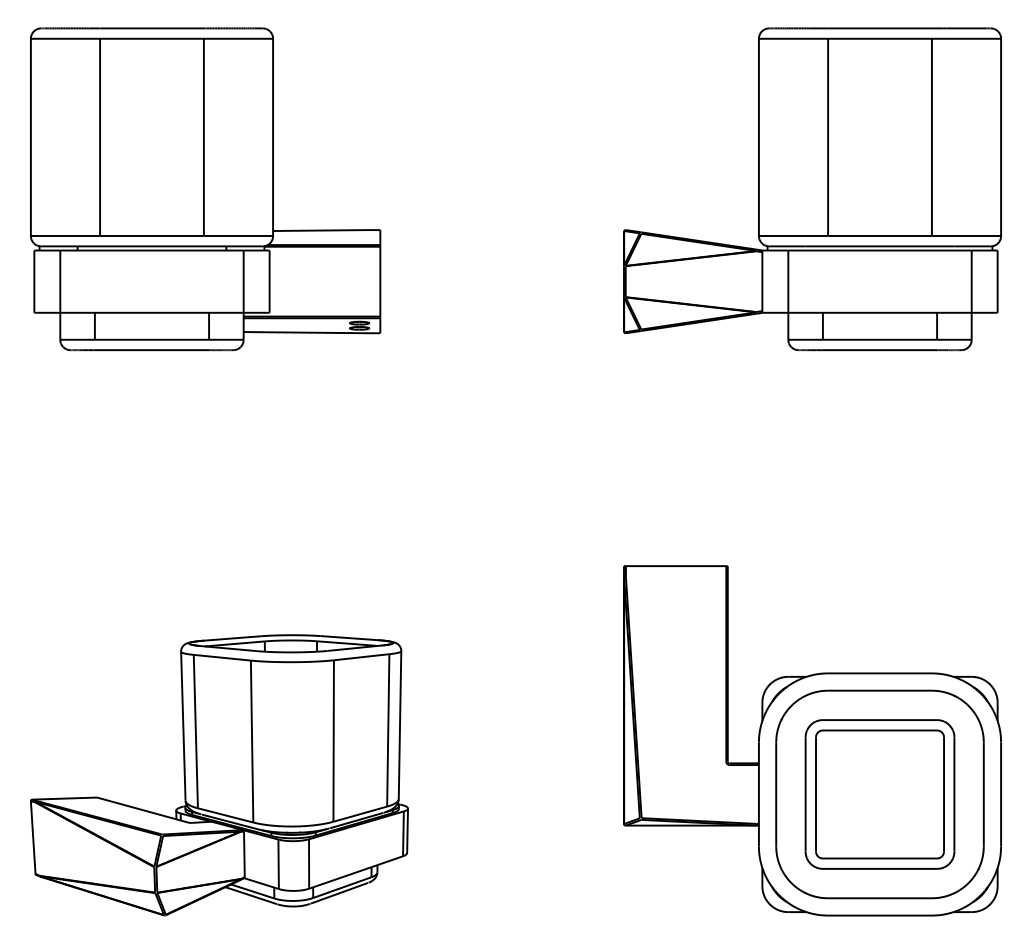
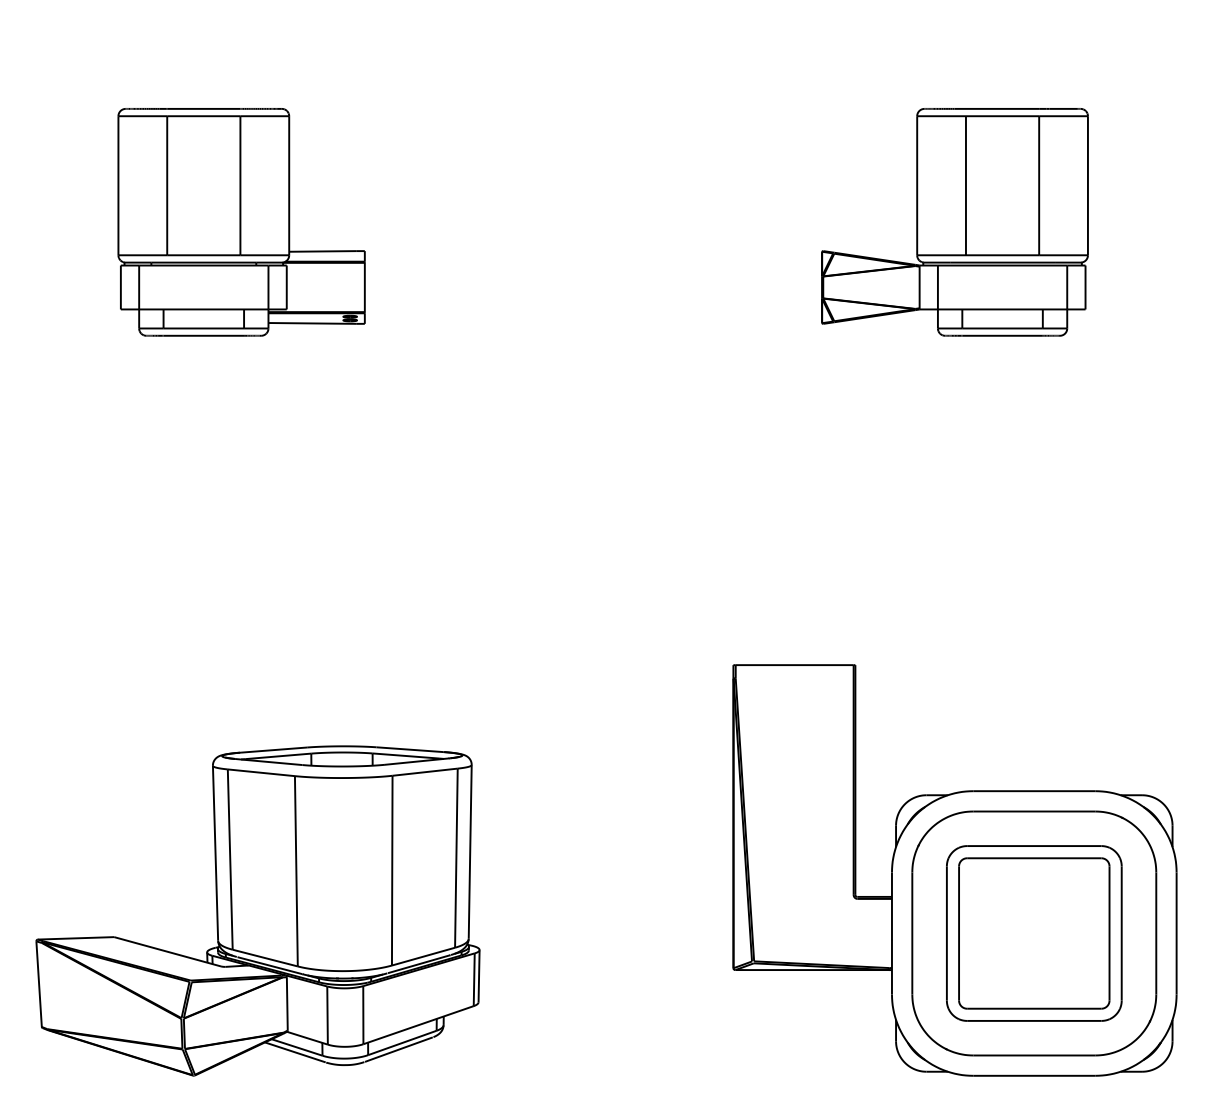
part: (205, 189) -> (241, 222), size x0.6
part: (812, 189) -> (954, 222), size x0.6

